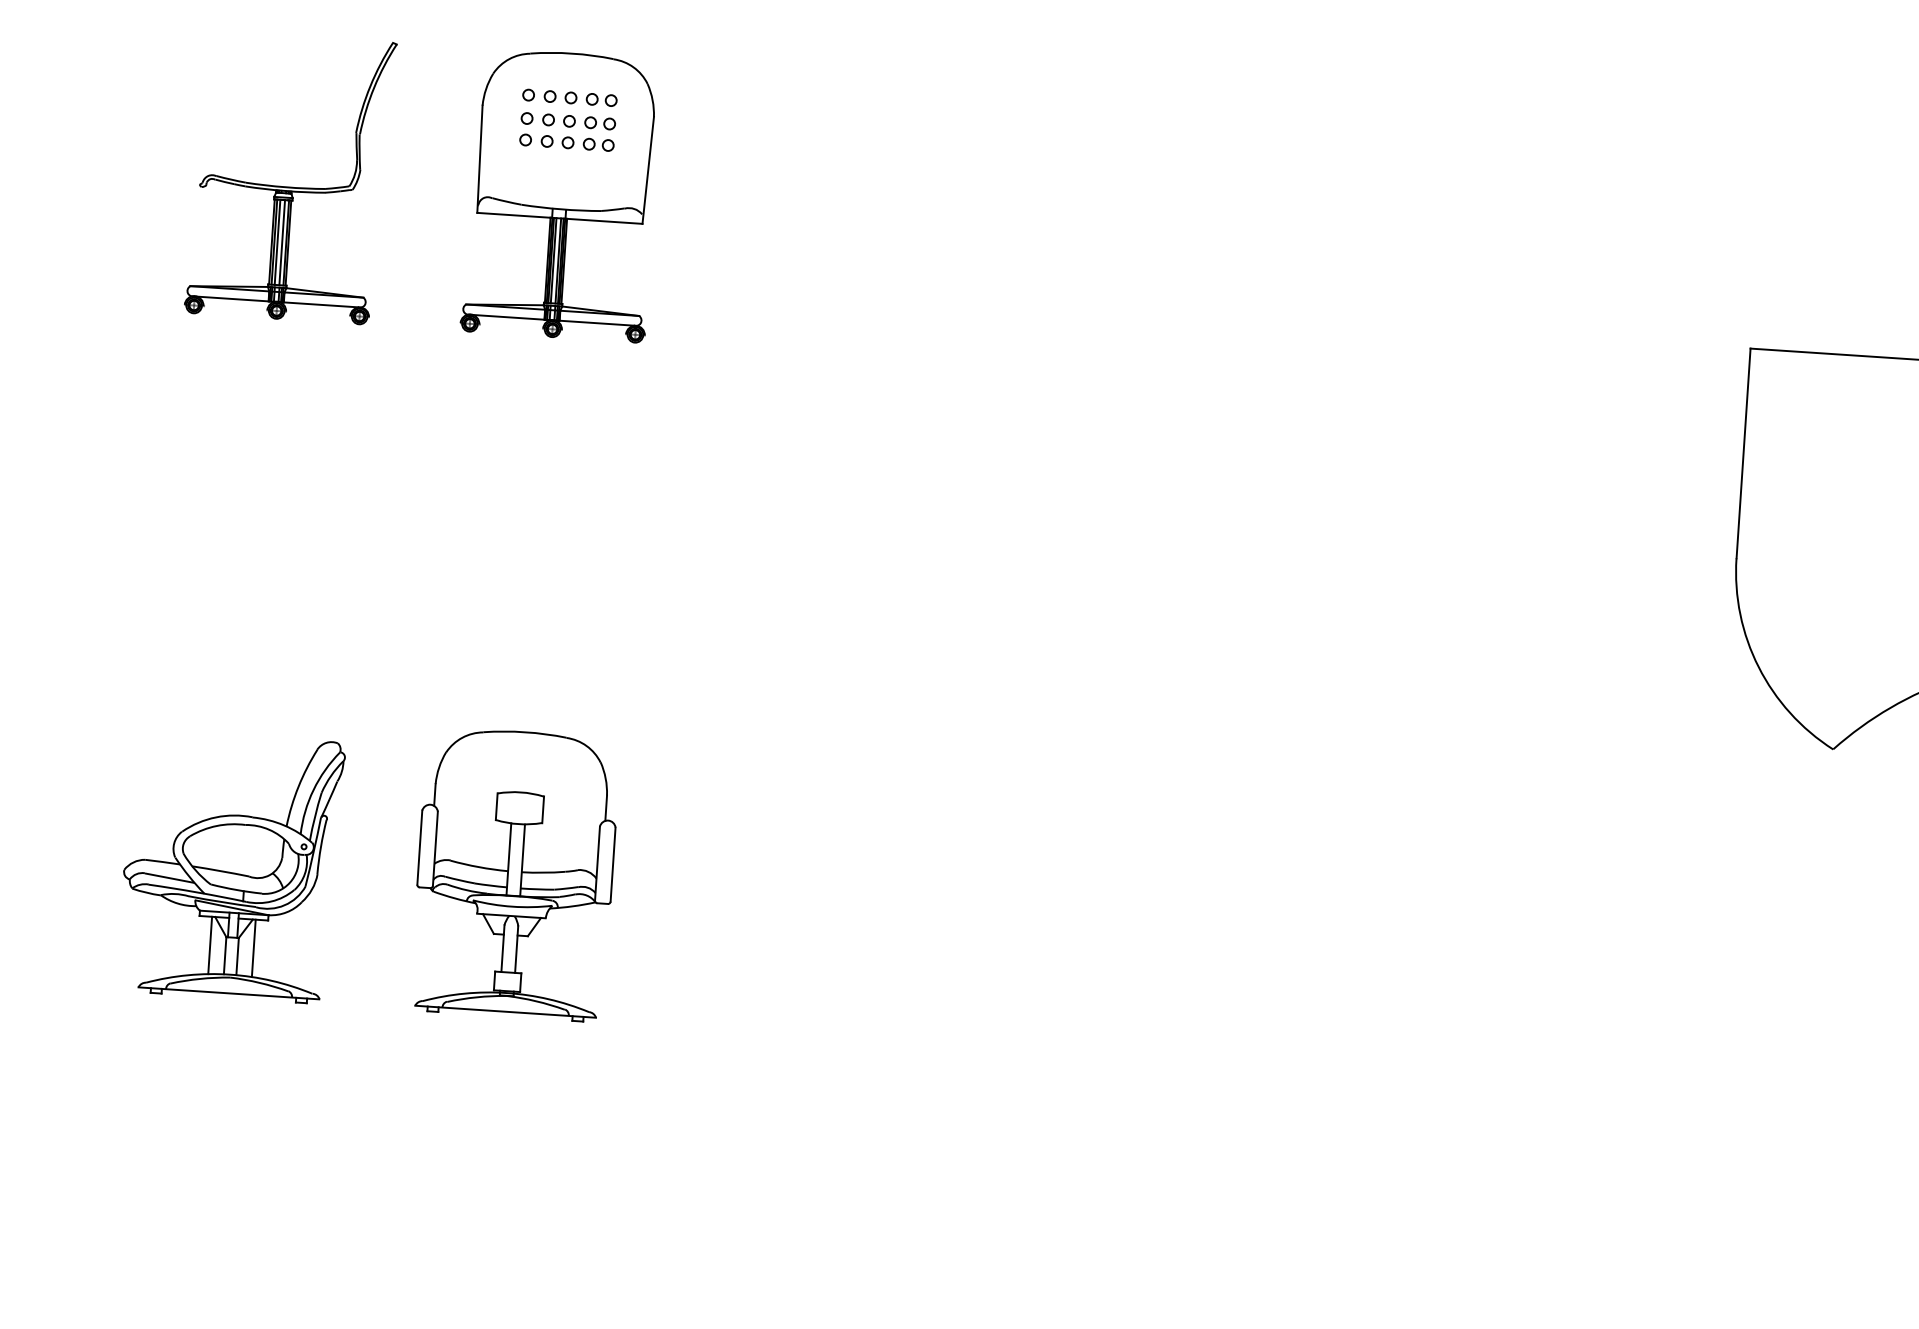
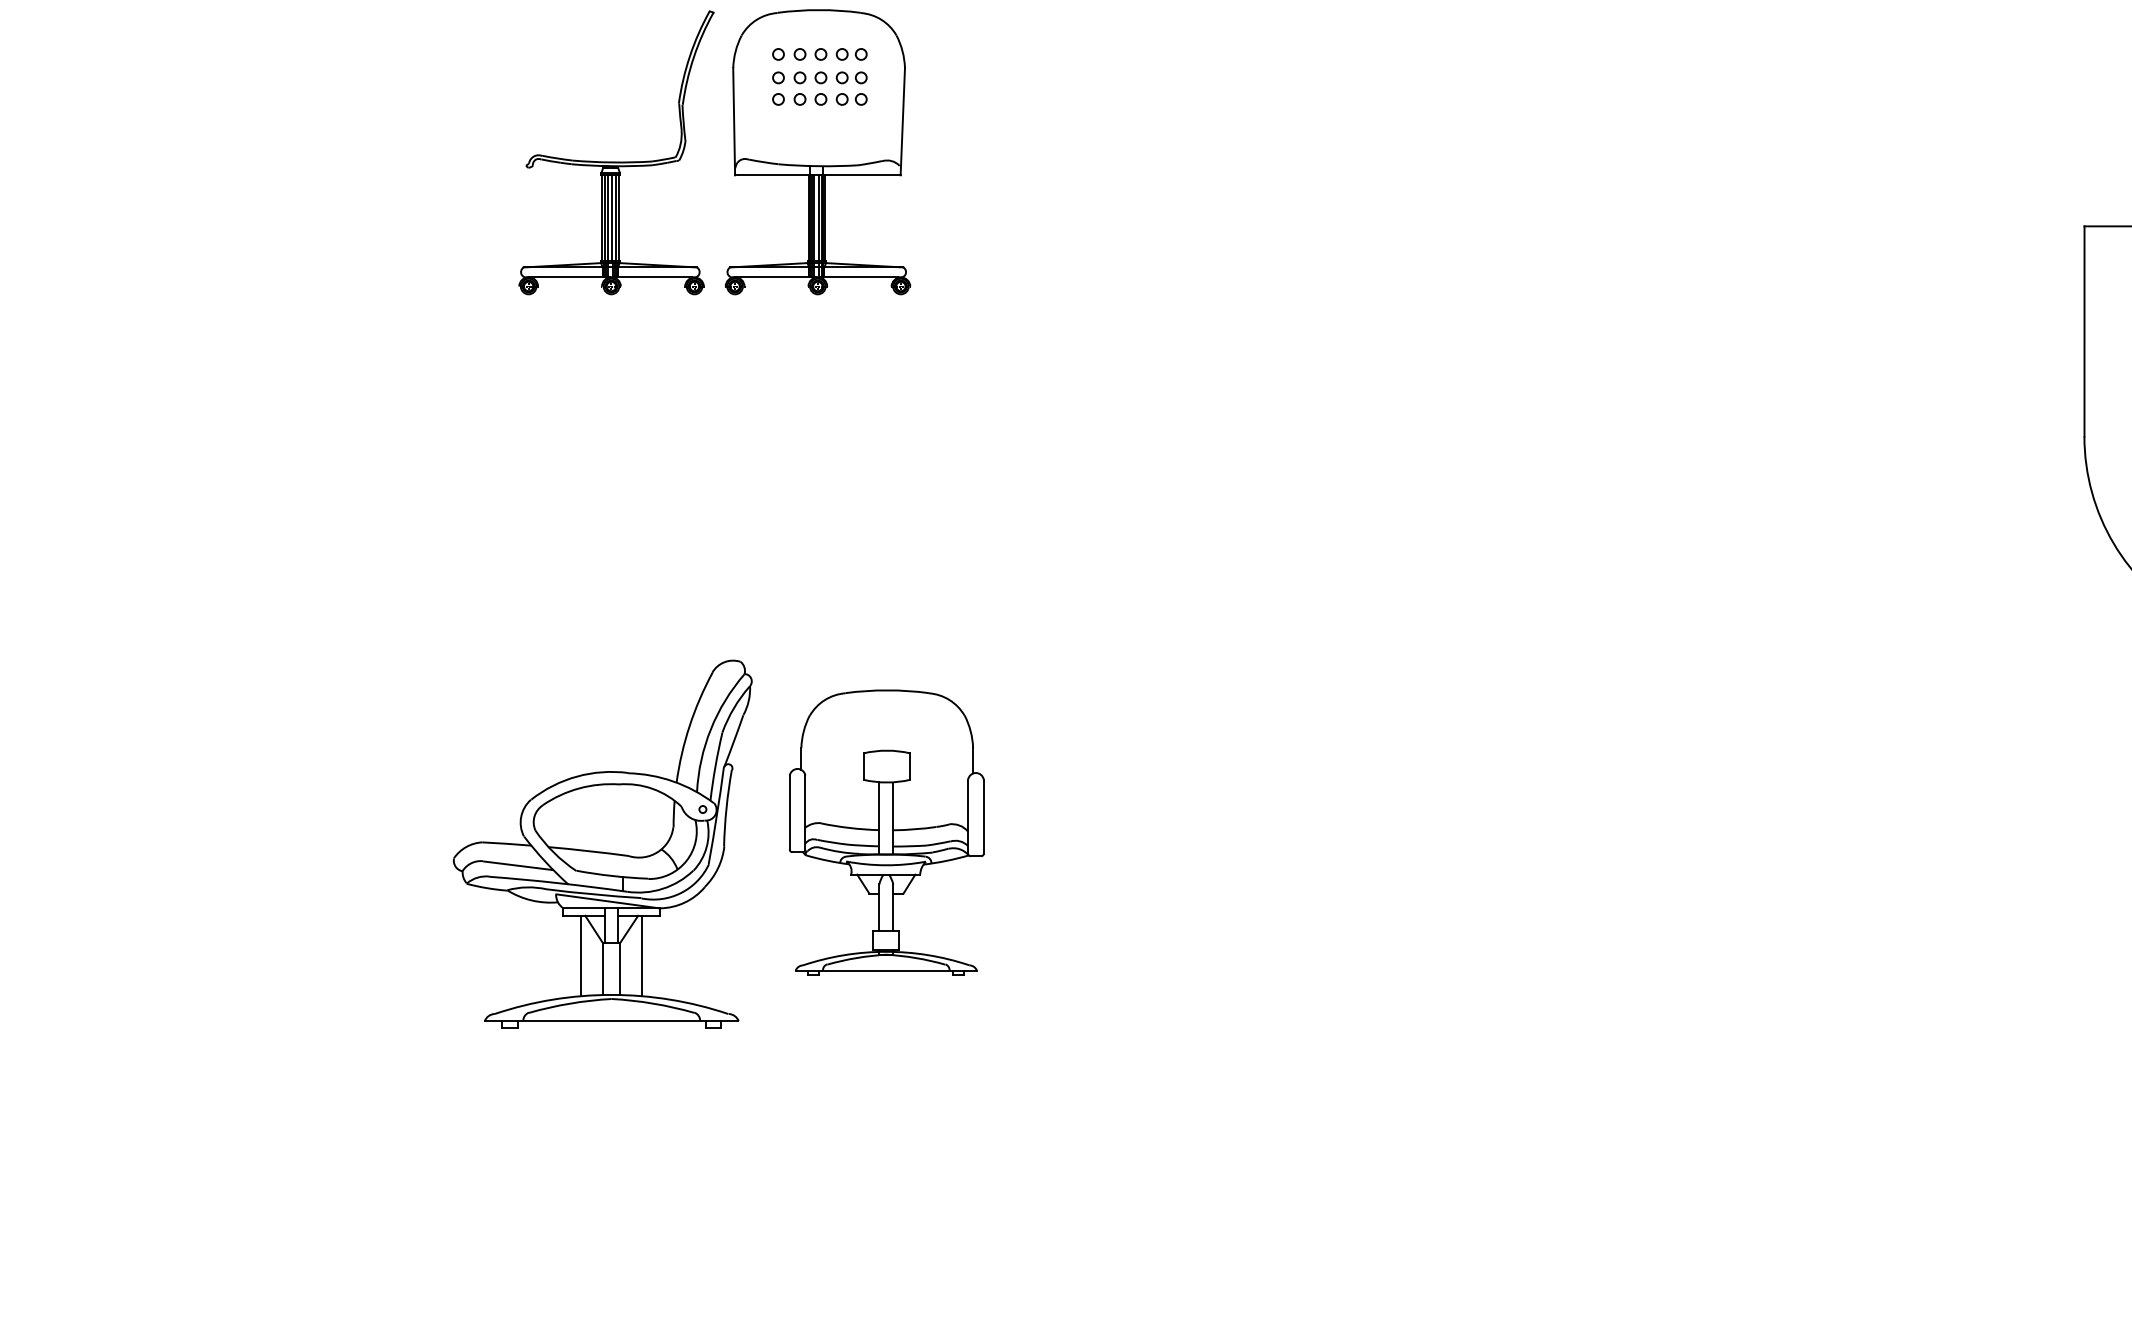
part: (561, 195) -> (817, 152), moved
part: (230, 866) -> (602, 843), size x1.4

